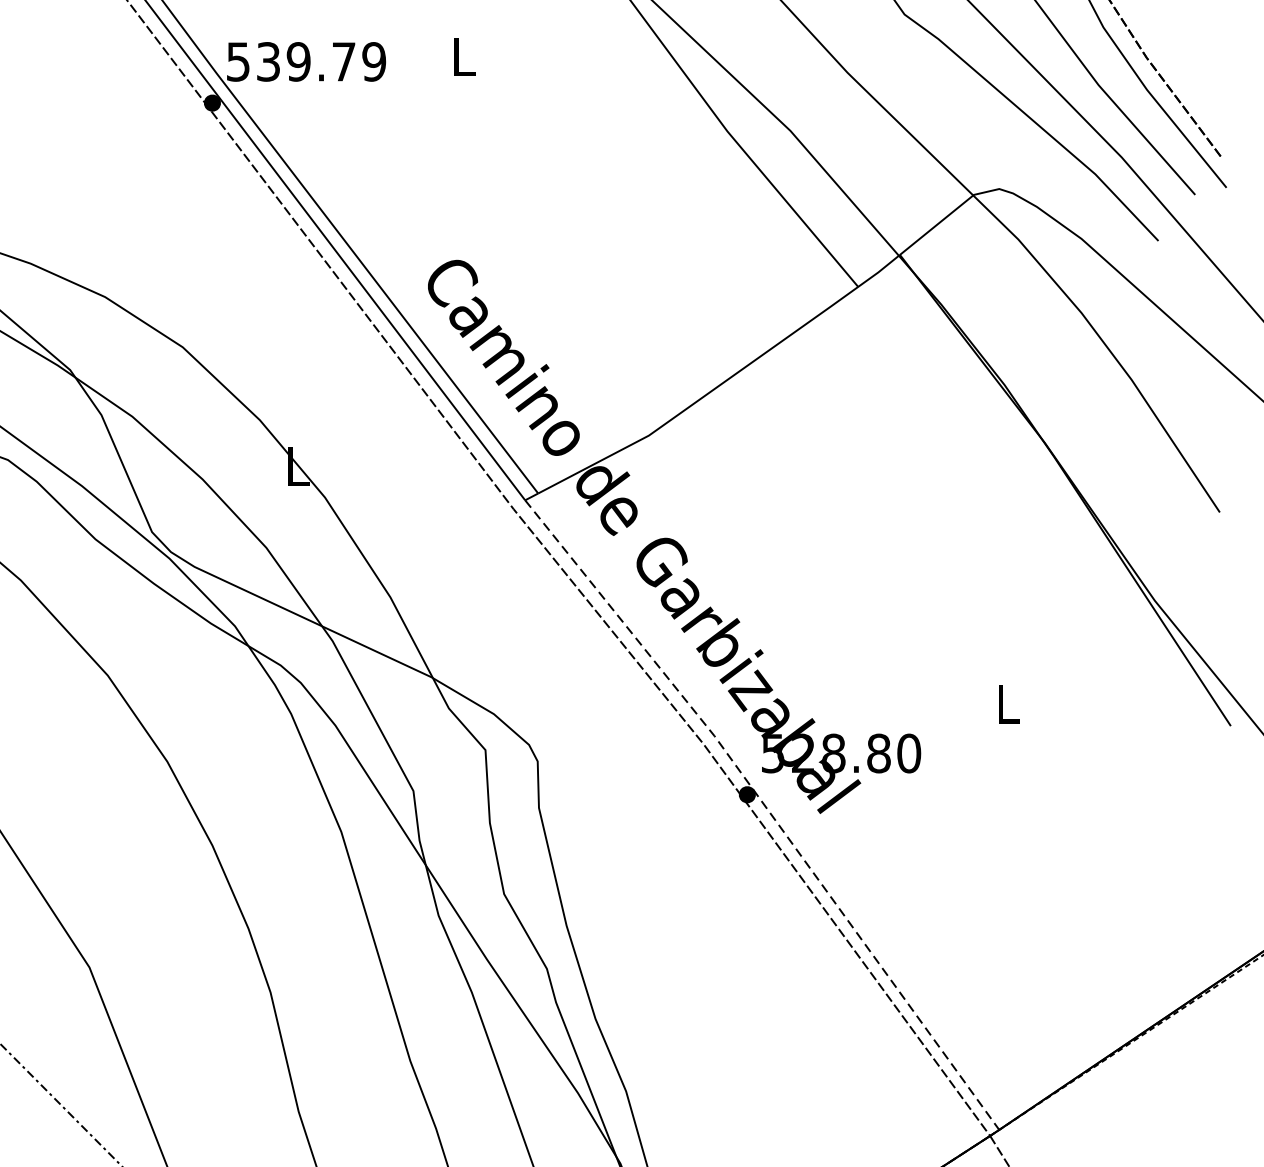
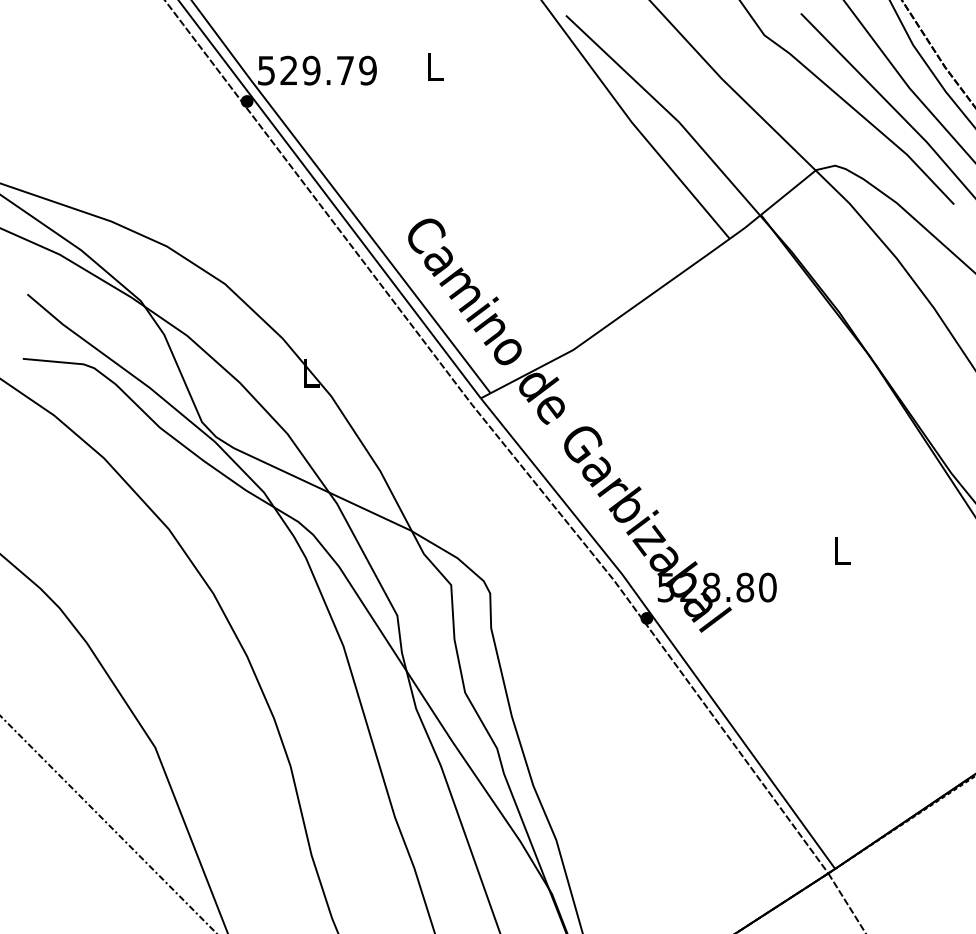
text: (267, 61) -> (288, 70), 539.79 -> 529.79
line: (768, 810) -> (662, 630), dashed -> solid

